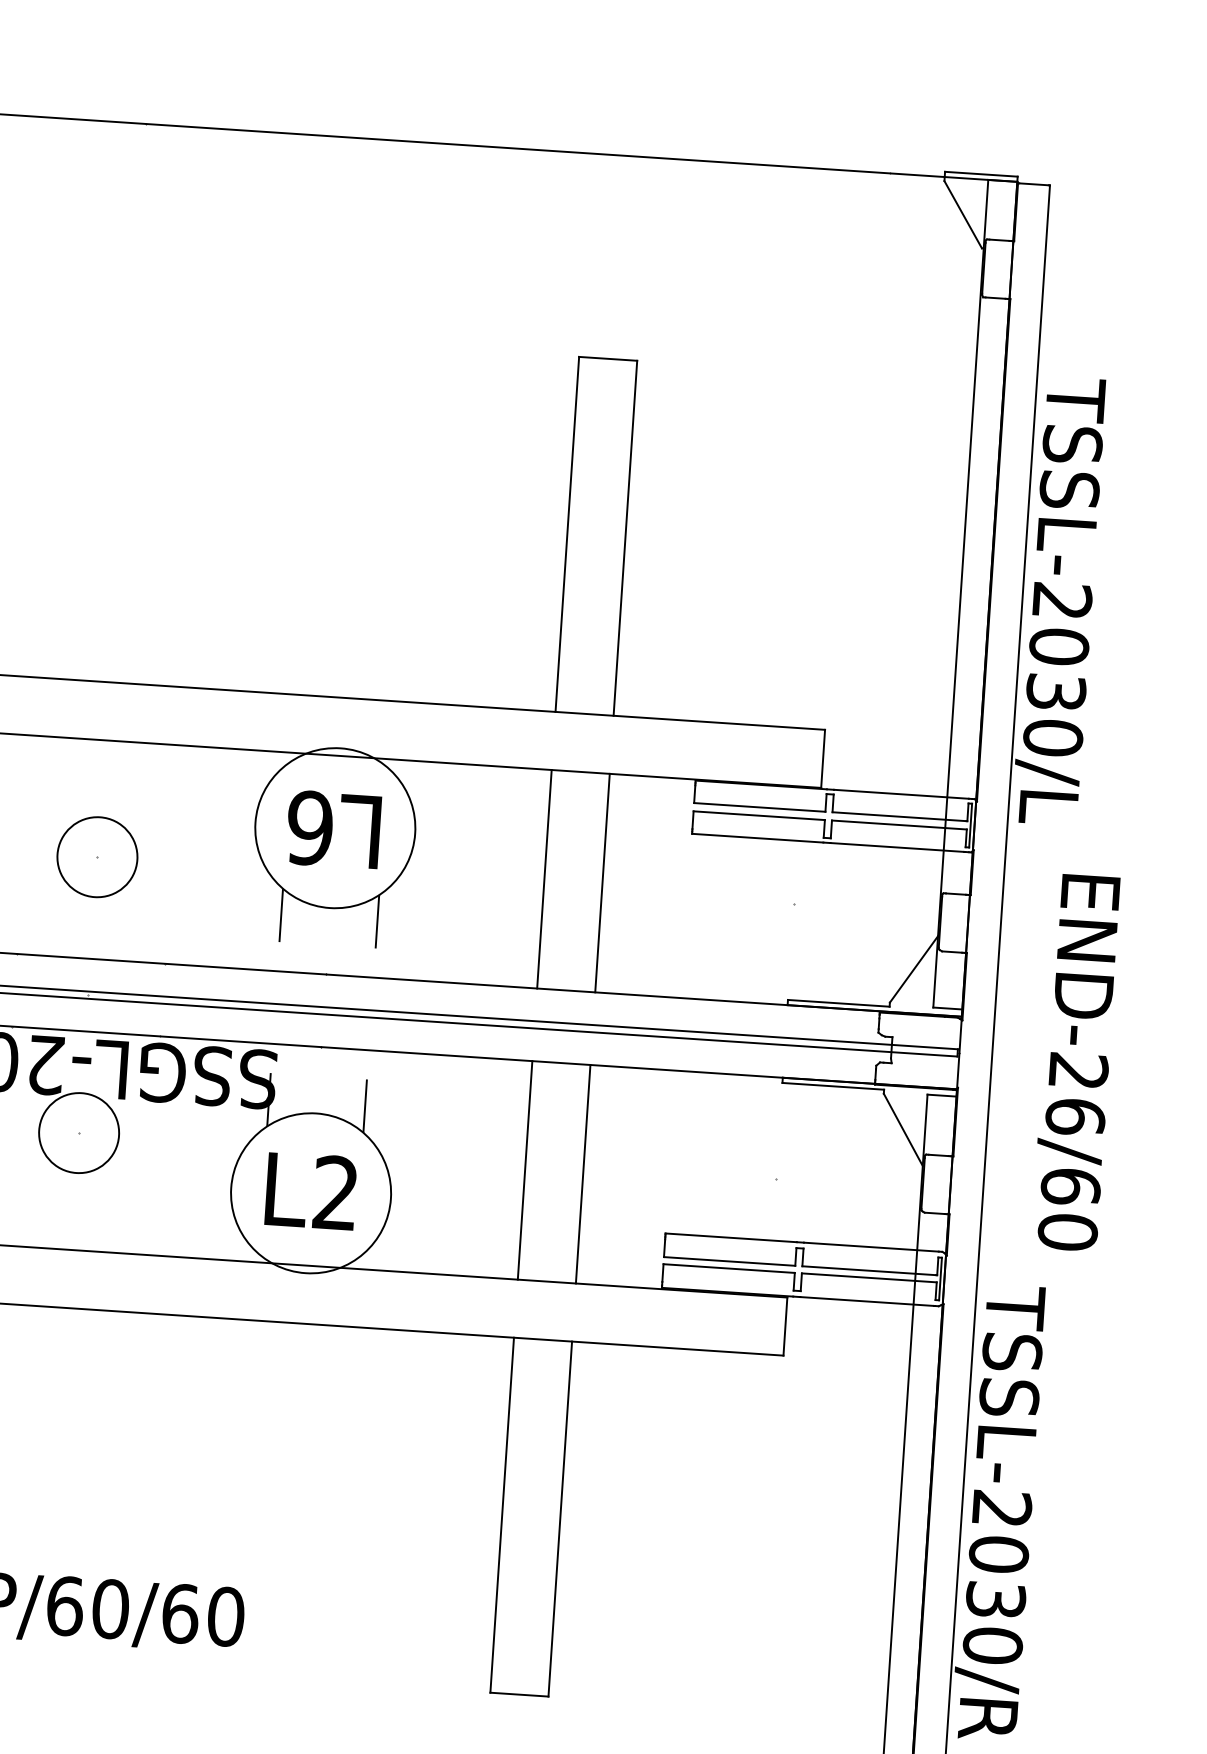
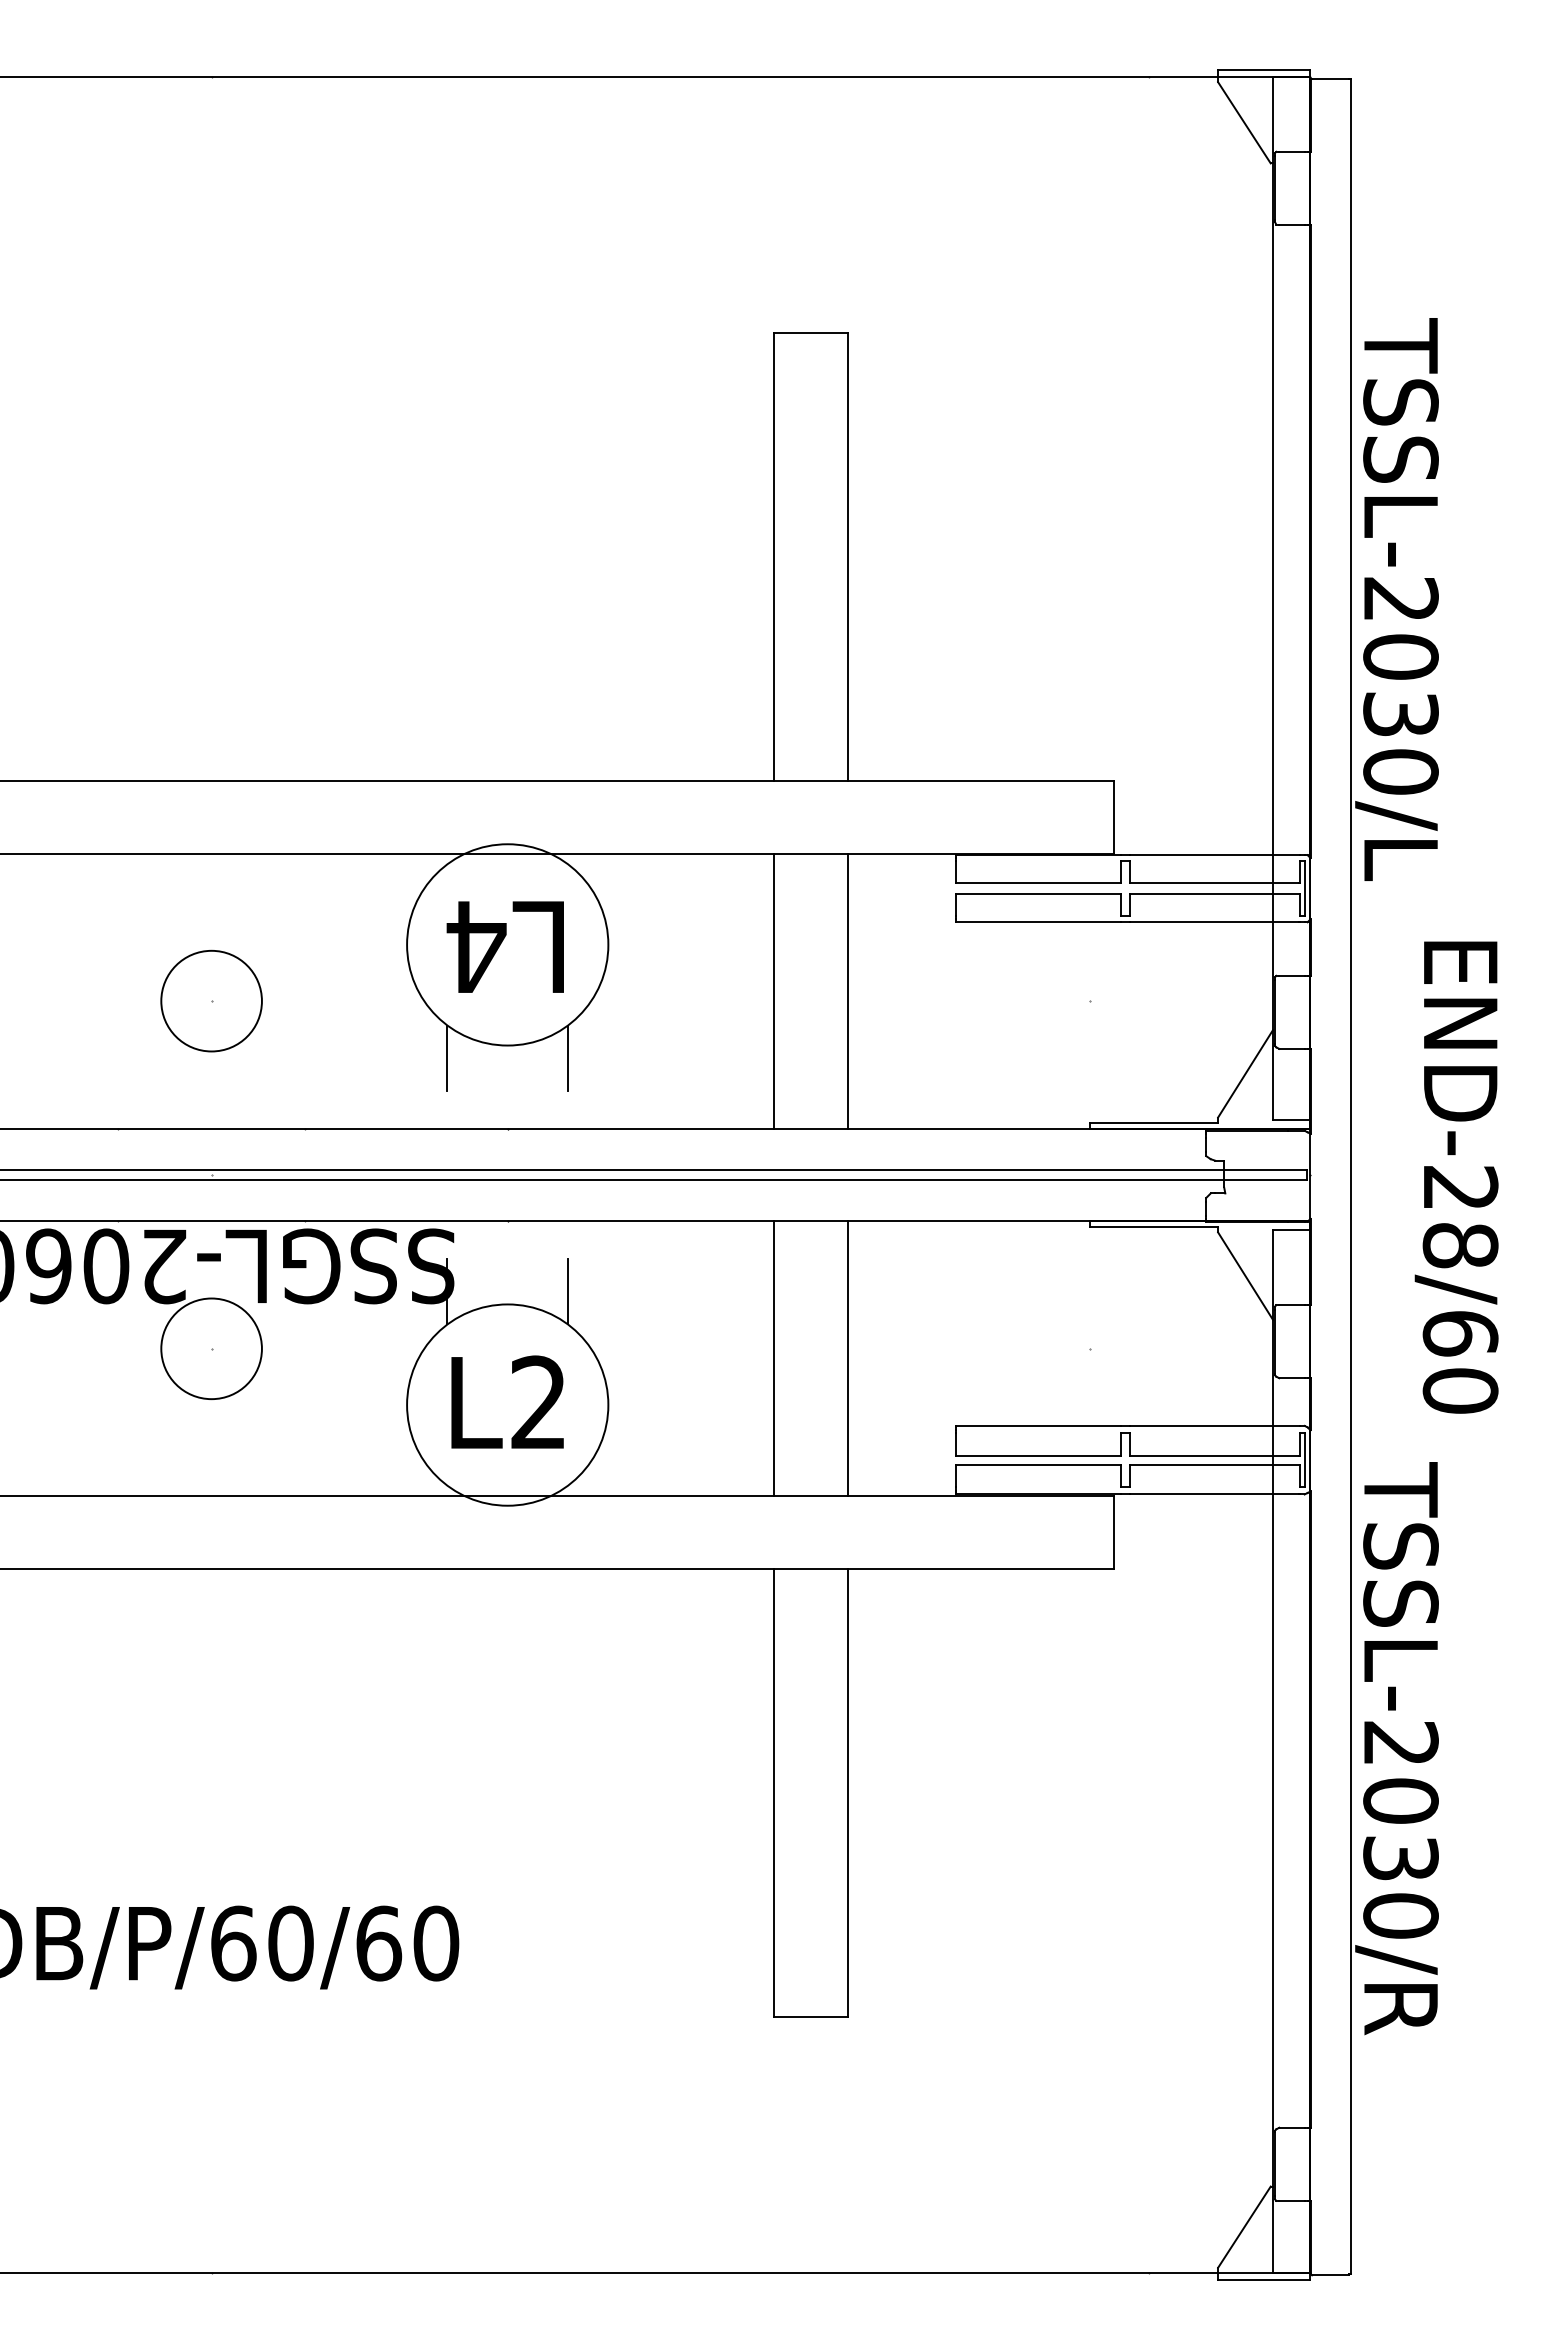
text: (310, 827) -> (476, 946), L6 -> L4
text: (1075, 1116) -> (1460, 1245), END-26/60 -> END-28/60

